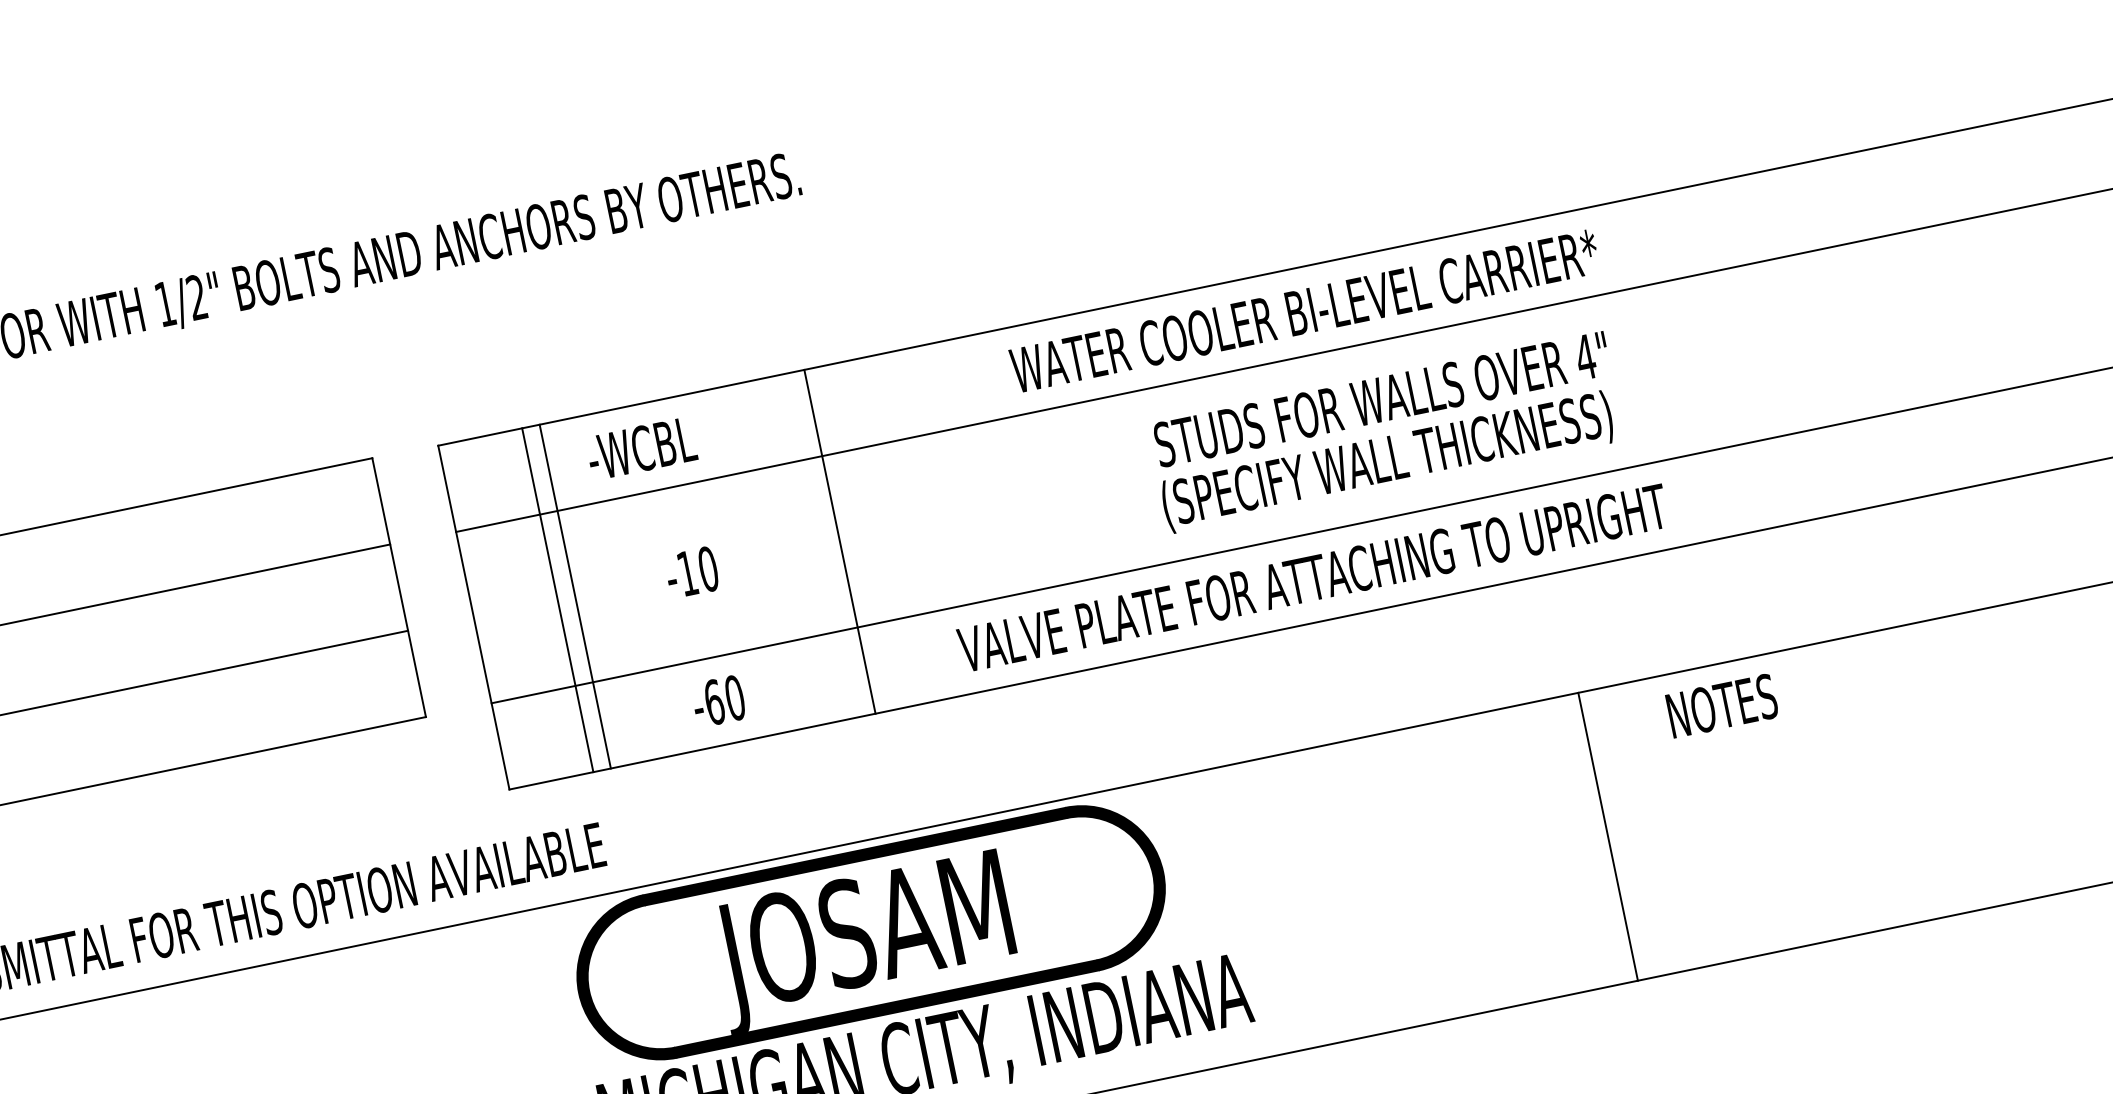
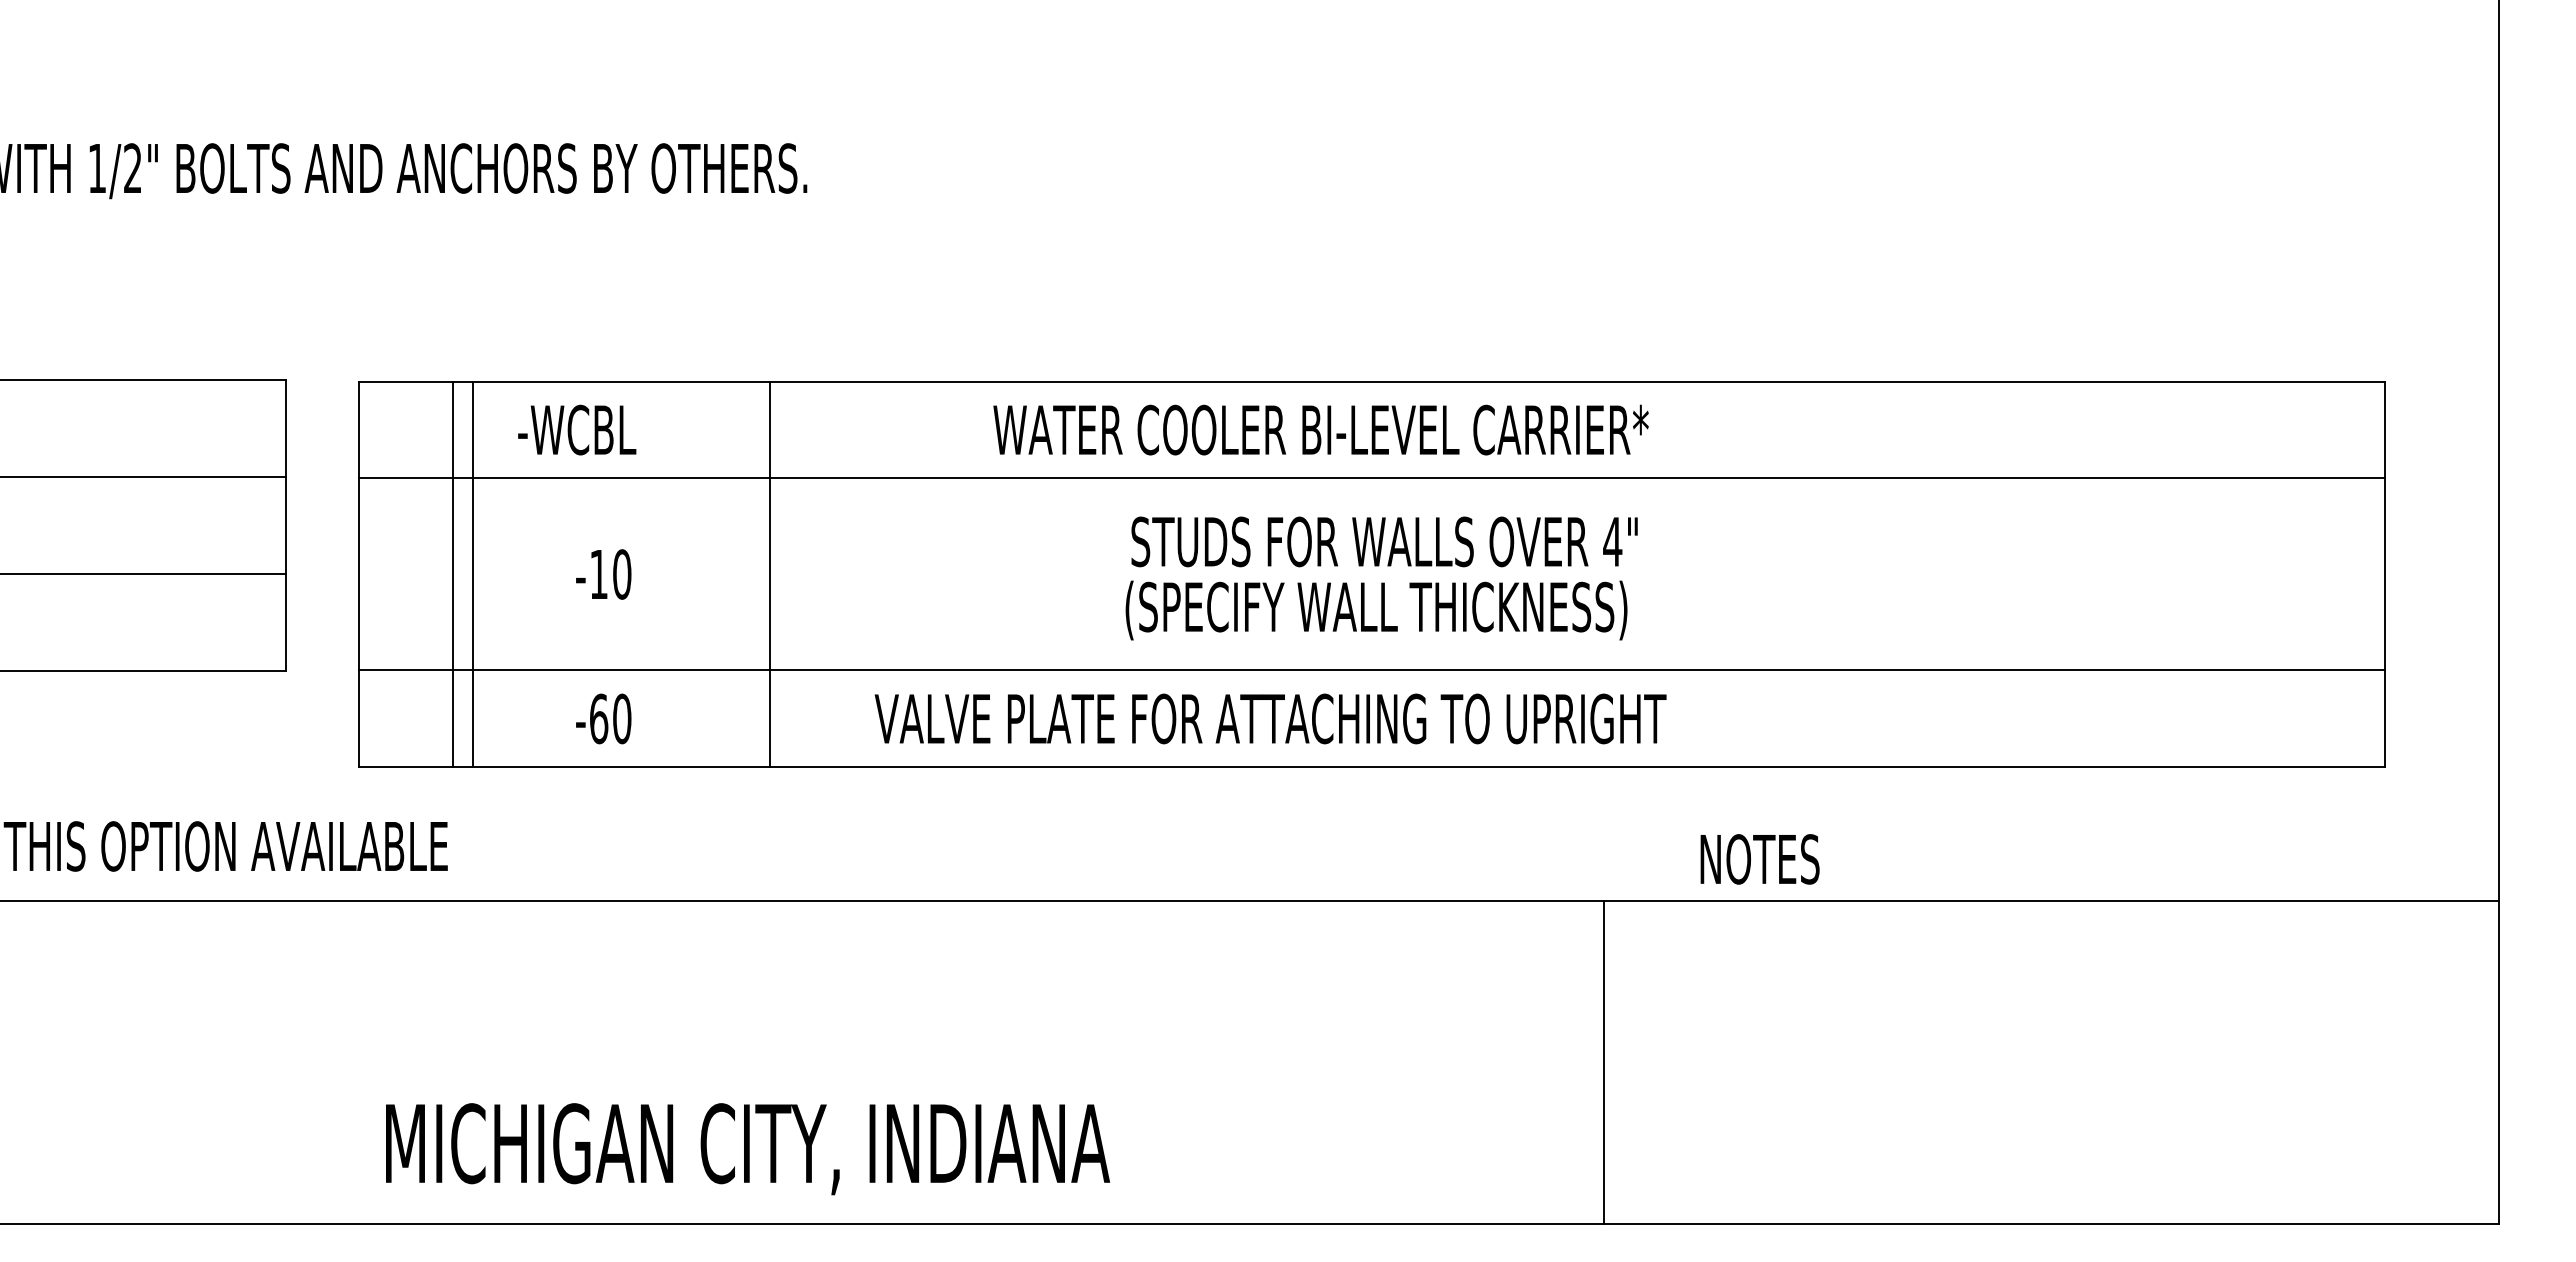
text: (1721, 706) -> (1759, 859), moved
line: (1608, 836) -> (1604, 1062), moved
part: (870, 932) -> (715, 1001), removed

